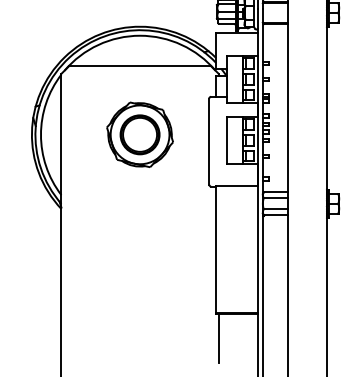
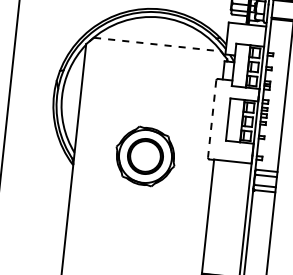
line: (140, 65) -> (157, 44), solid -> dashed
part: (139, 134) -> (145, 156), moved
line: (209, 141) -> (212, 118), solid -> dashed

